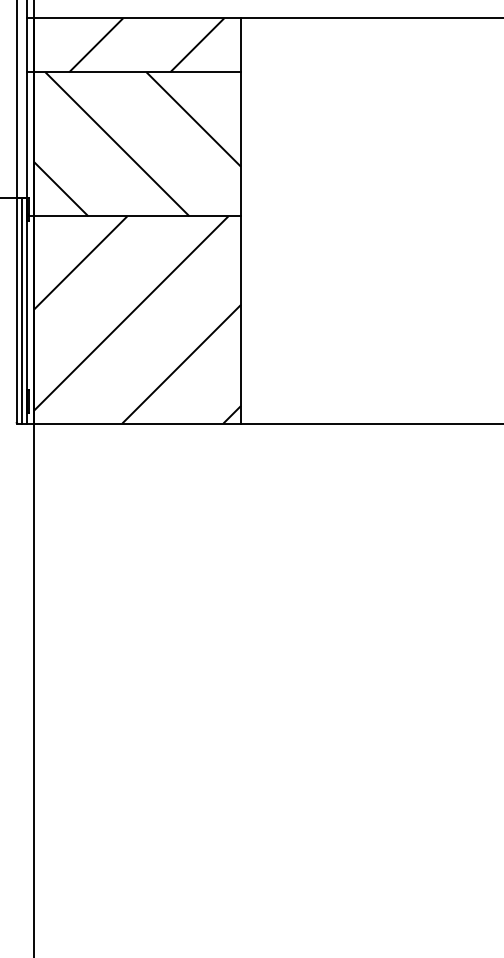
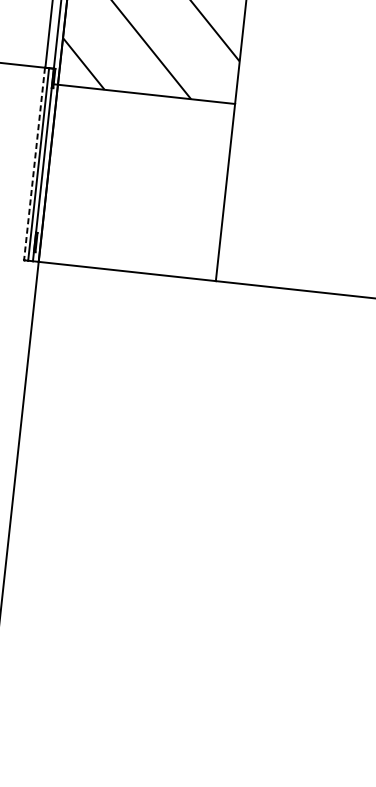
line: (16, 311) -> (34, 164), solid -> dashed
hatch: (137, 319) -> (137, 182), removed

